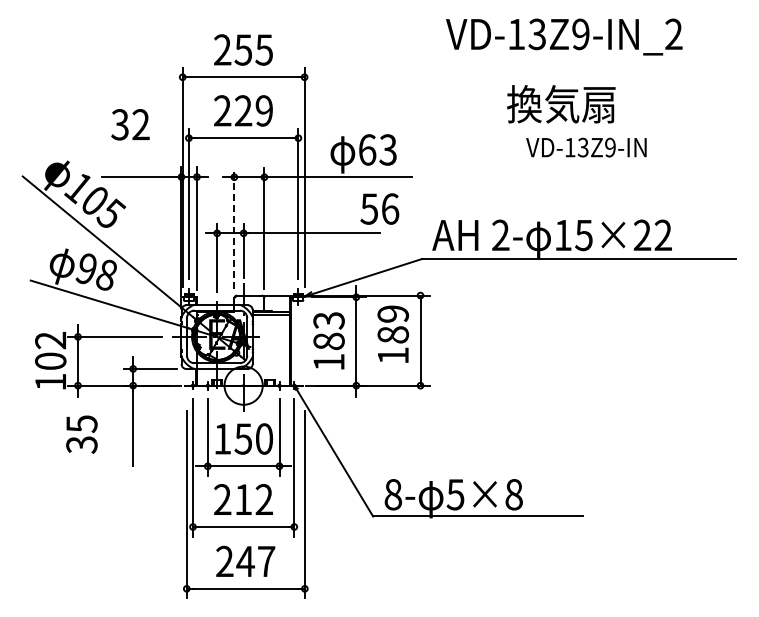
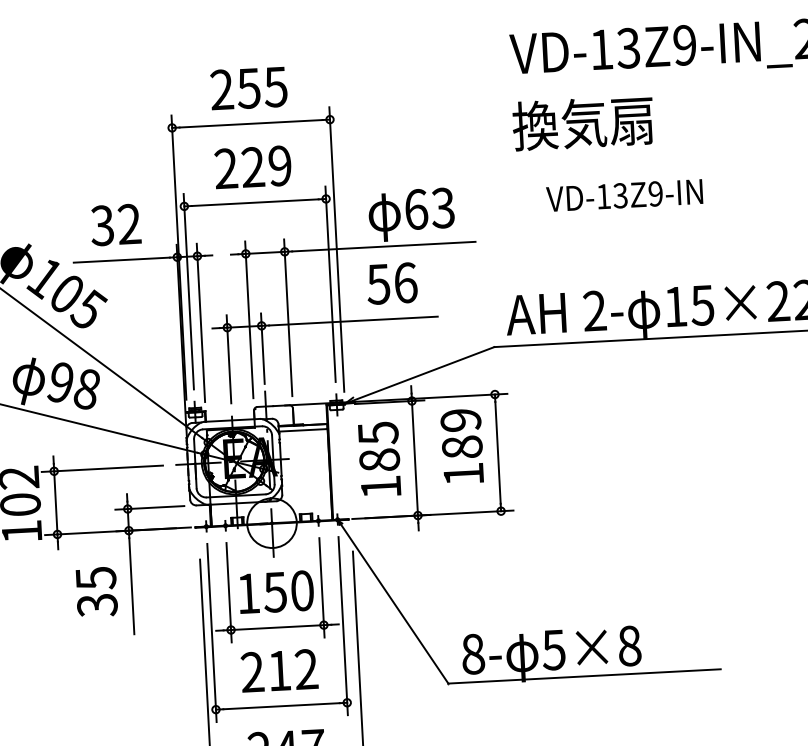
text: (561, 104) -> (583, 123), moved
text: (130, 124) -> (115, 224), moved
text: (586, 147) -> (624, 195), moved
text: (379, 208) -> (391, 282), moved
line: (234, 227) -> (249, 318), dashed -> solid
text: (328, 320) -> (377, 433), 183 -> 185
text: (81, 434) -> (96, 591), moved

